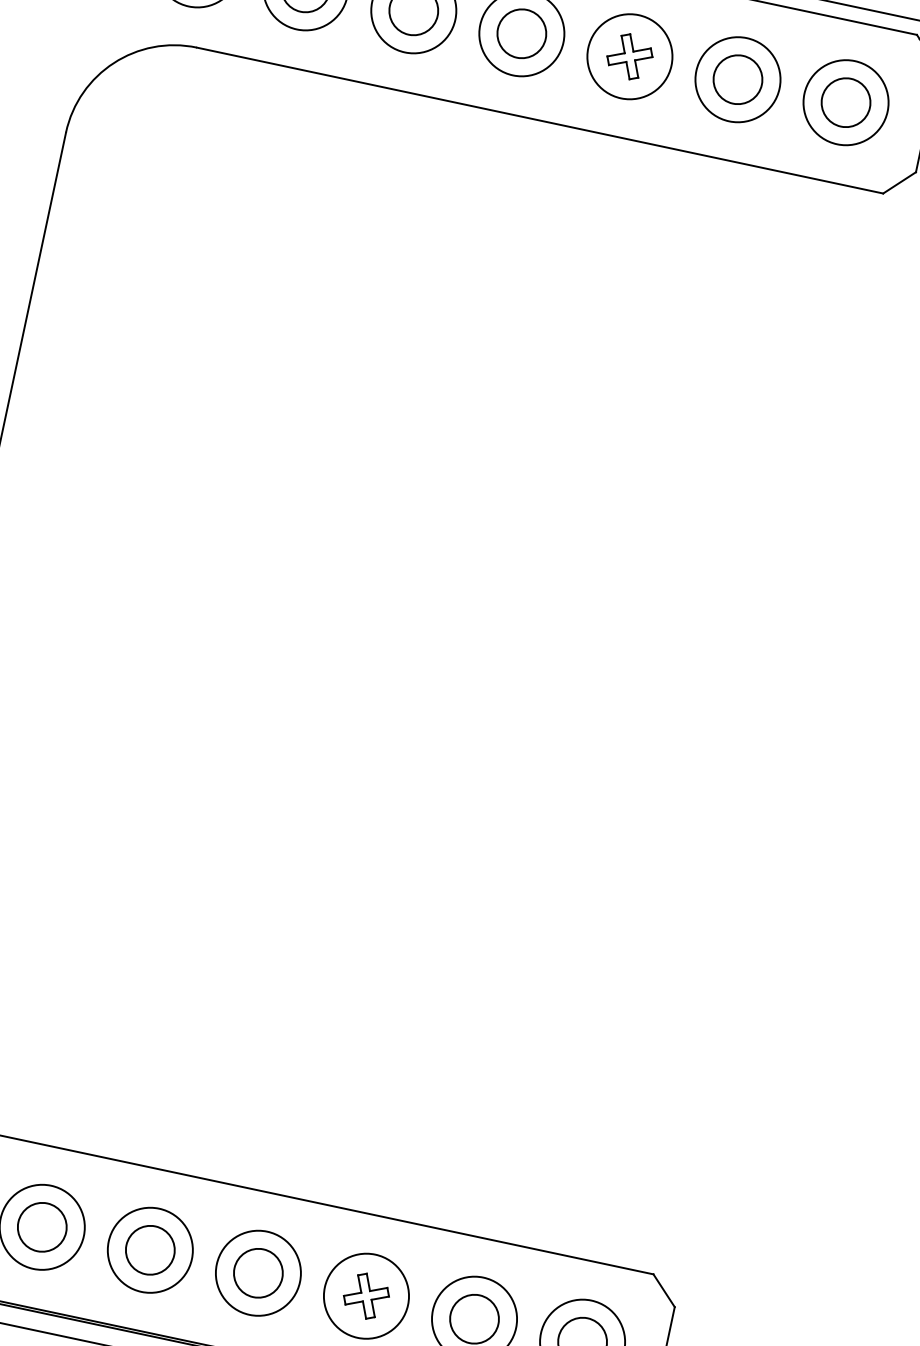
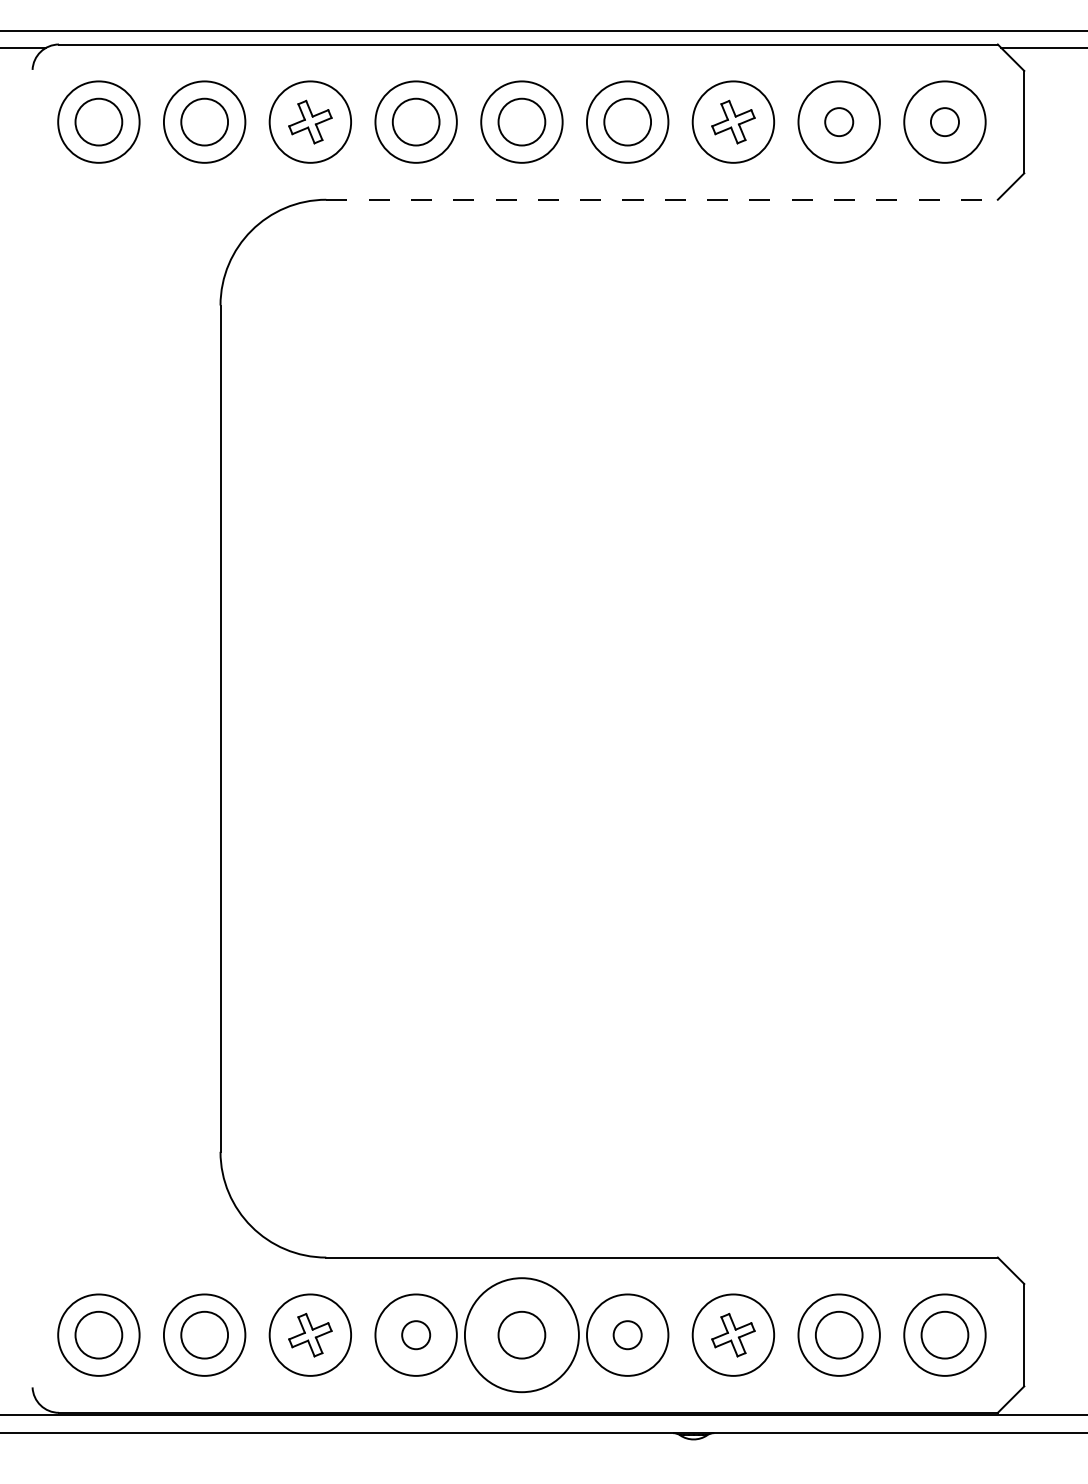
circle: (737, 78) -> (838, 121), size x0.6
circle: (845, 101) -> (944, 121), size x0.6
line: (540, 120) -> (662, 199), solid -> dashed
circle: (41, 1226) -> (415, 1334), size x0.6
circle: (150, 1249) -> (521, 1334), size x1.4
circle: (258, 1272) -> (627, 1334), size x0.6

